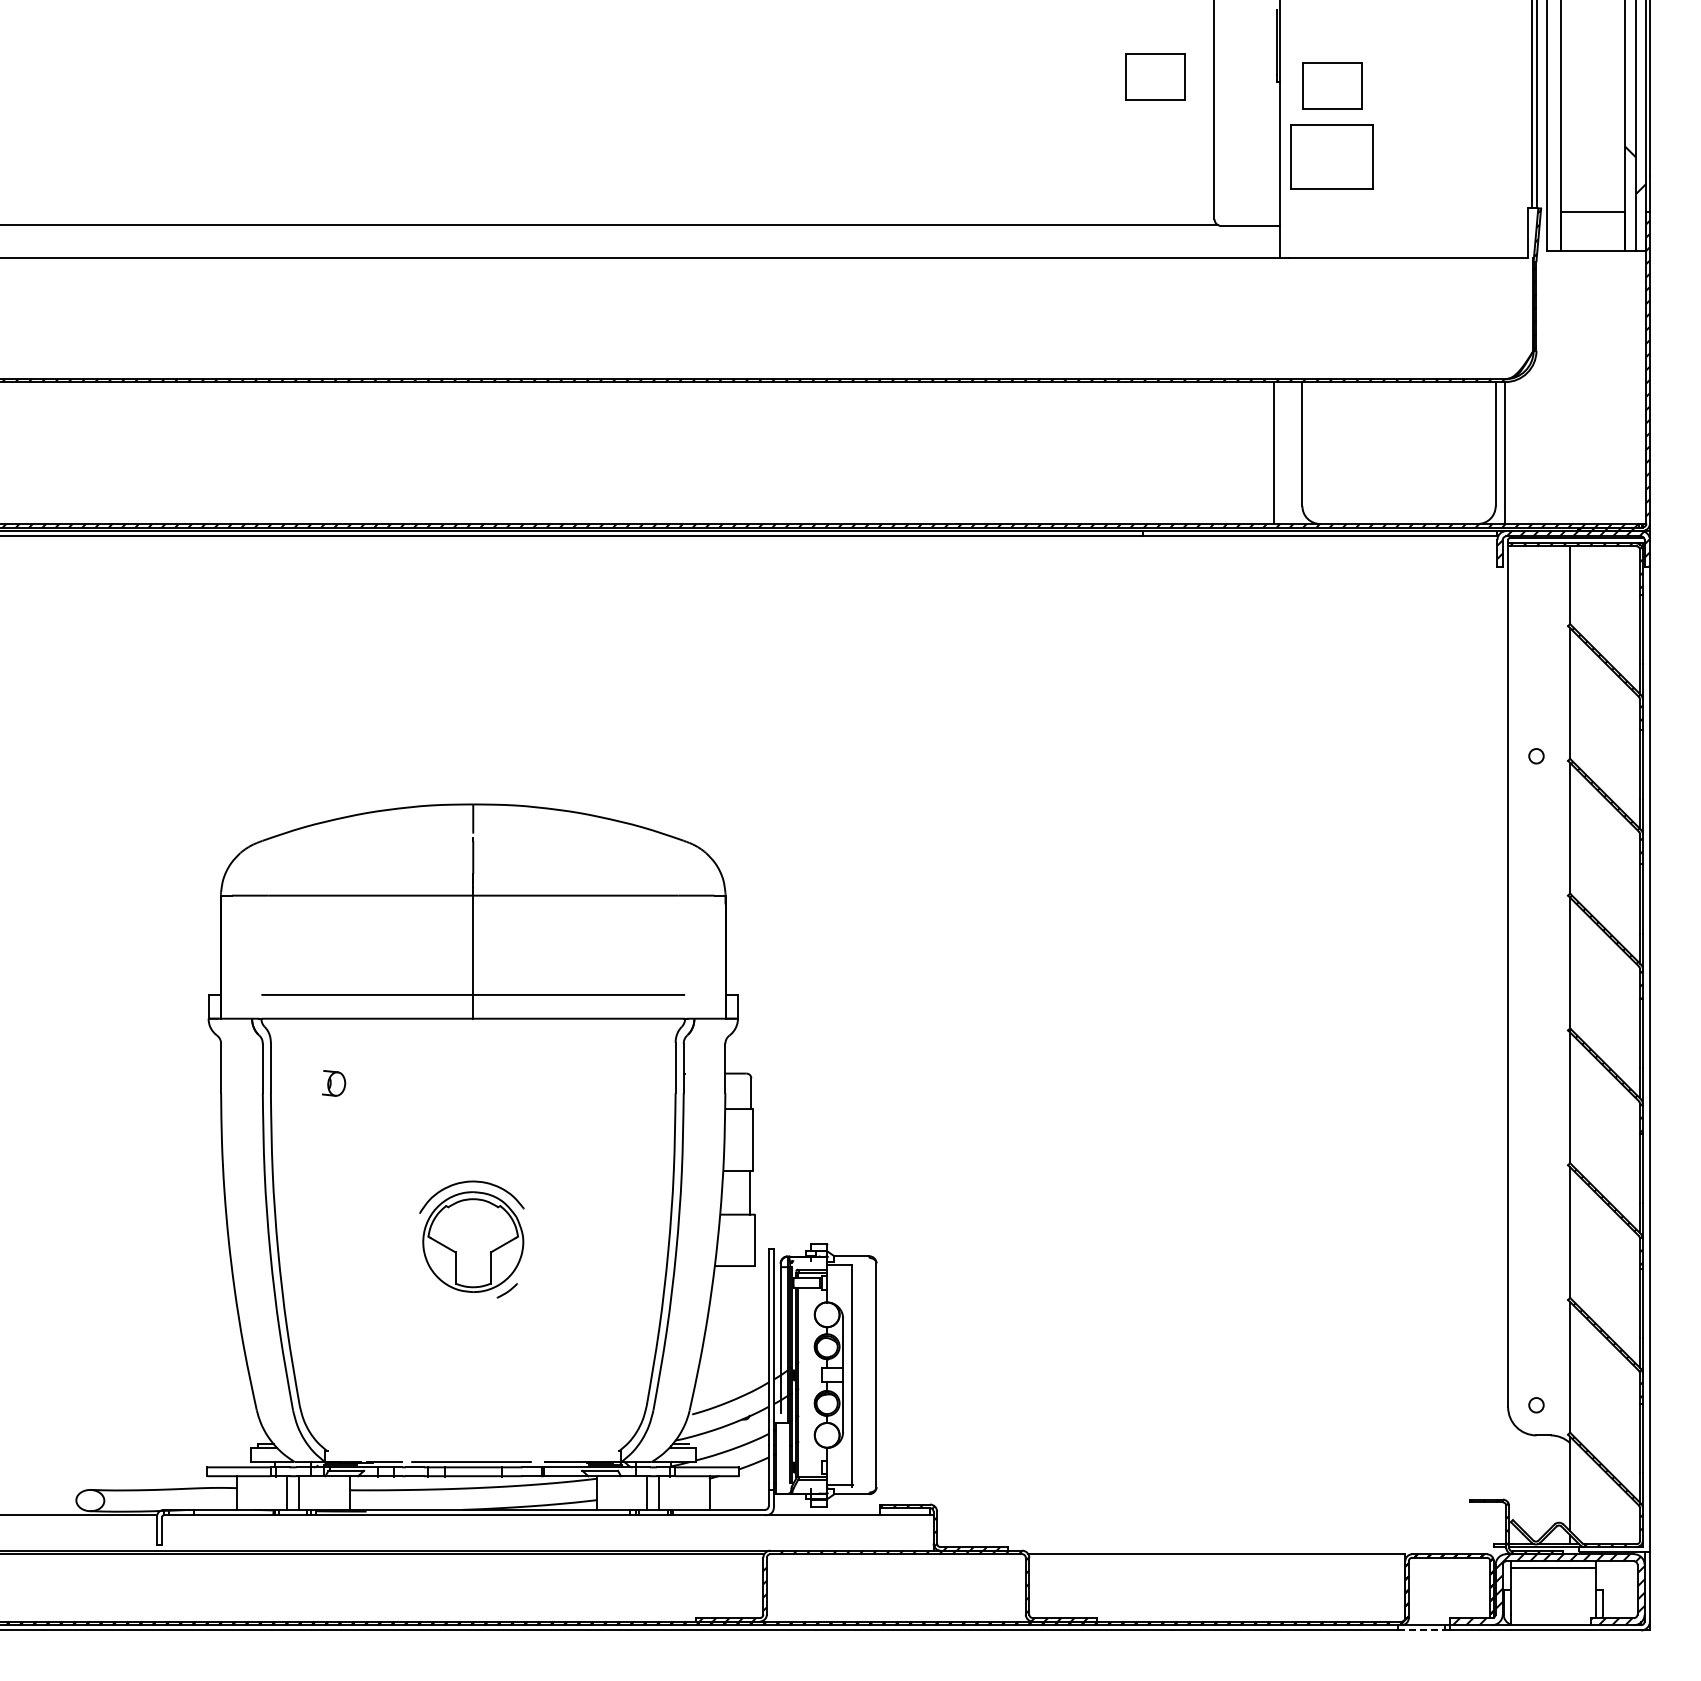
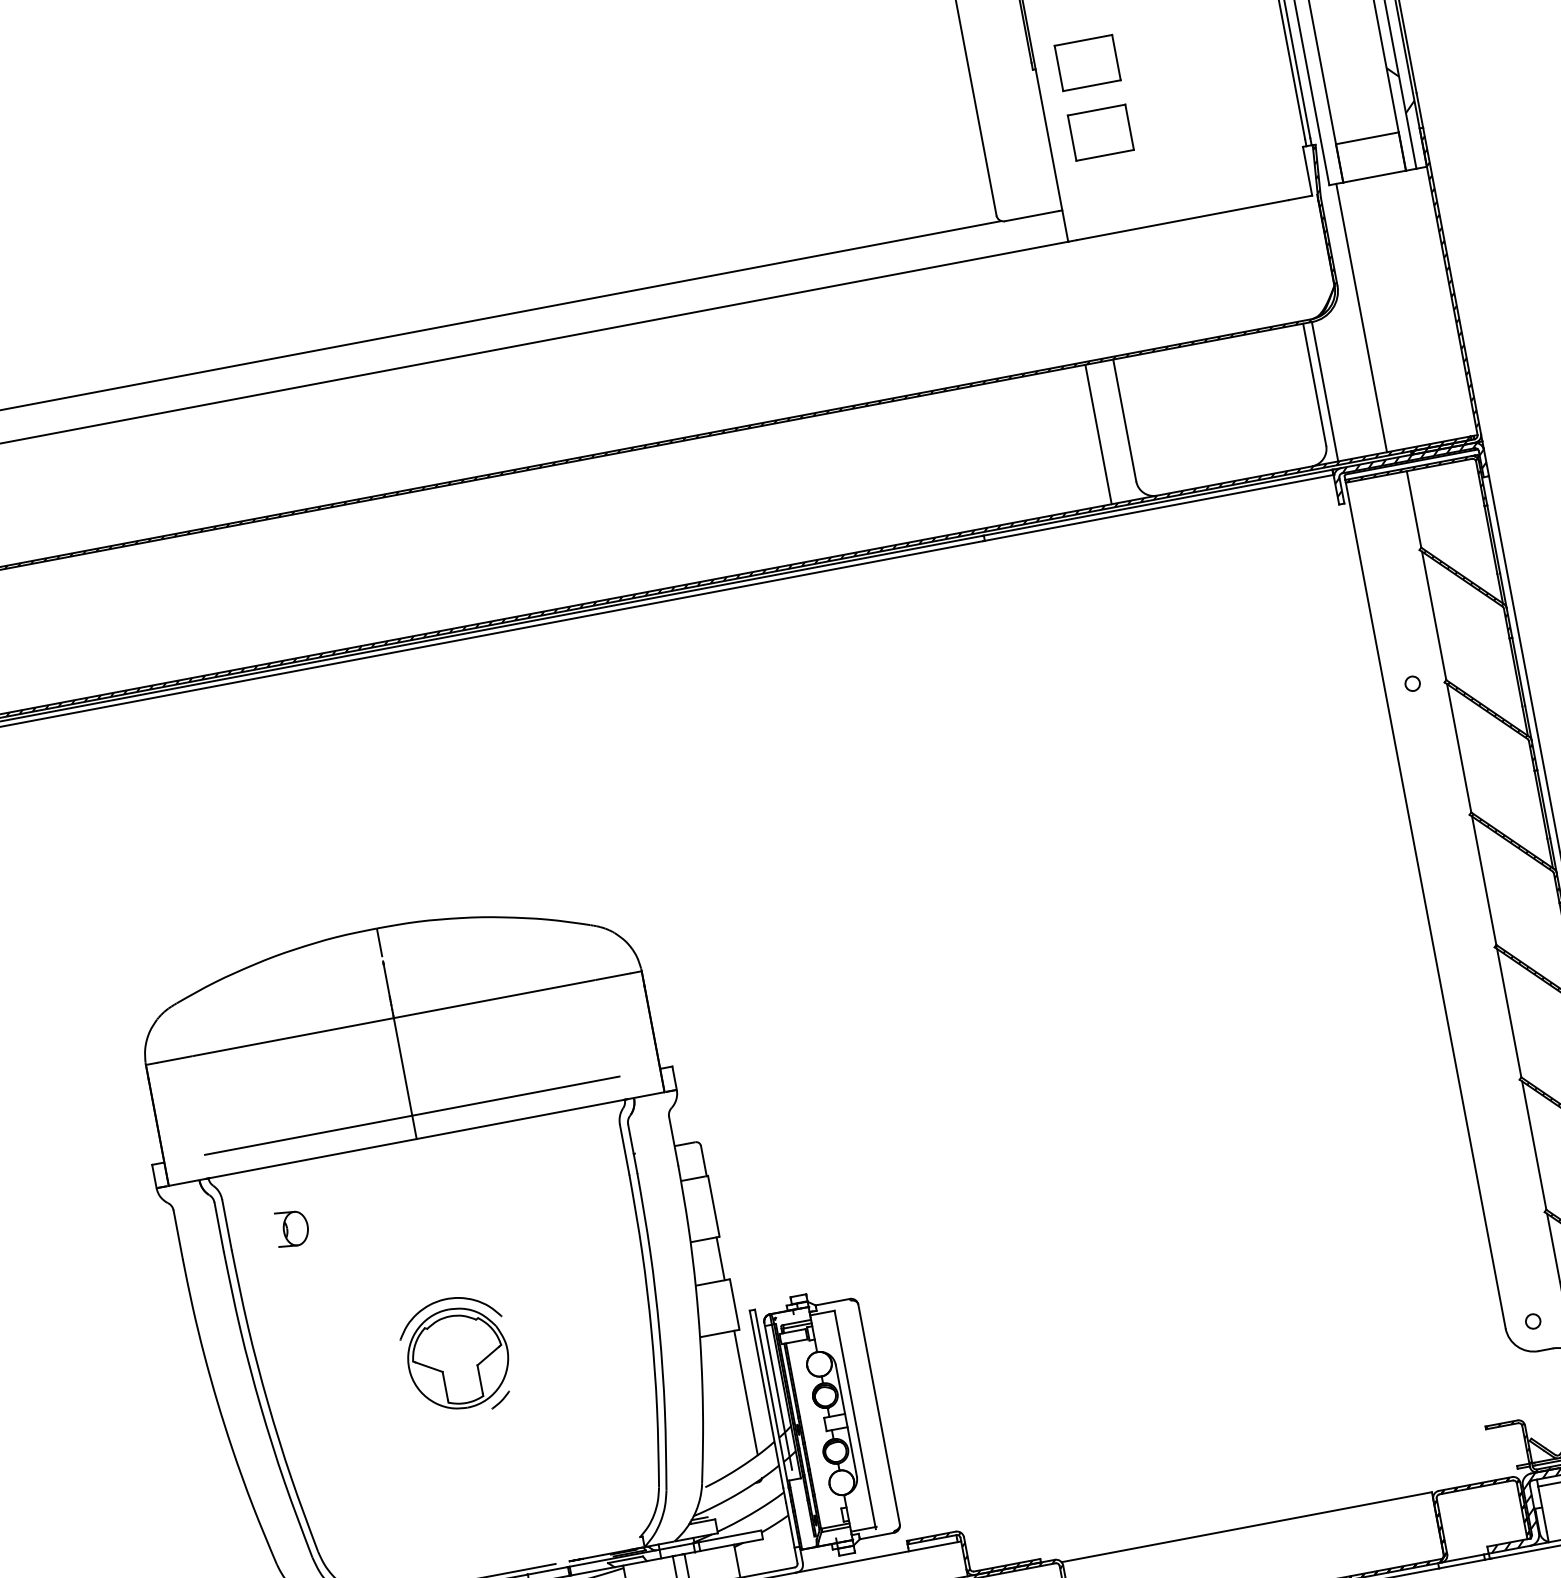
part: (1155, 76) -> (912, 86), removed
part: (1332, 156) -> (1100, 132), size x0.71
line: (1554, 386) -> (1361, 317), added
part: (333, 1083) -> (291, 1228), size x1.43
line: (749, 1329) -> (745, 1393), added
line: (1421, 1630) -> (1462, 1564), dashed -> solid

